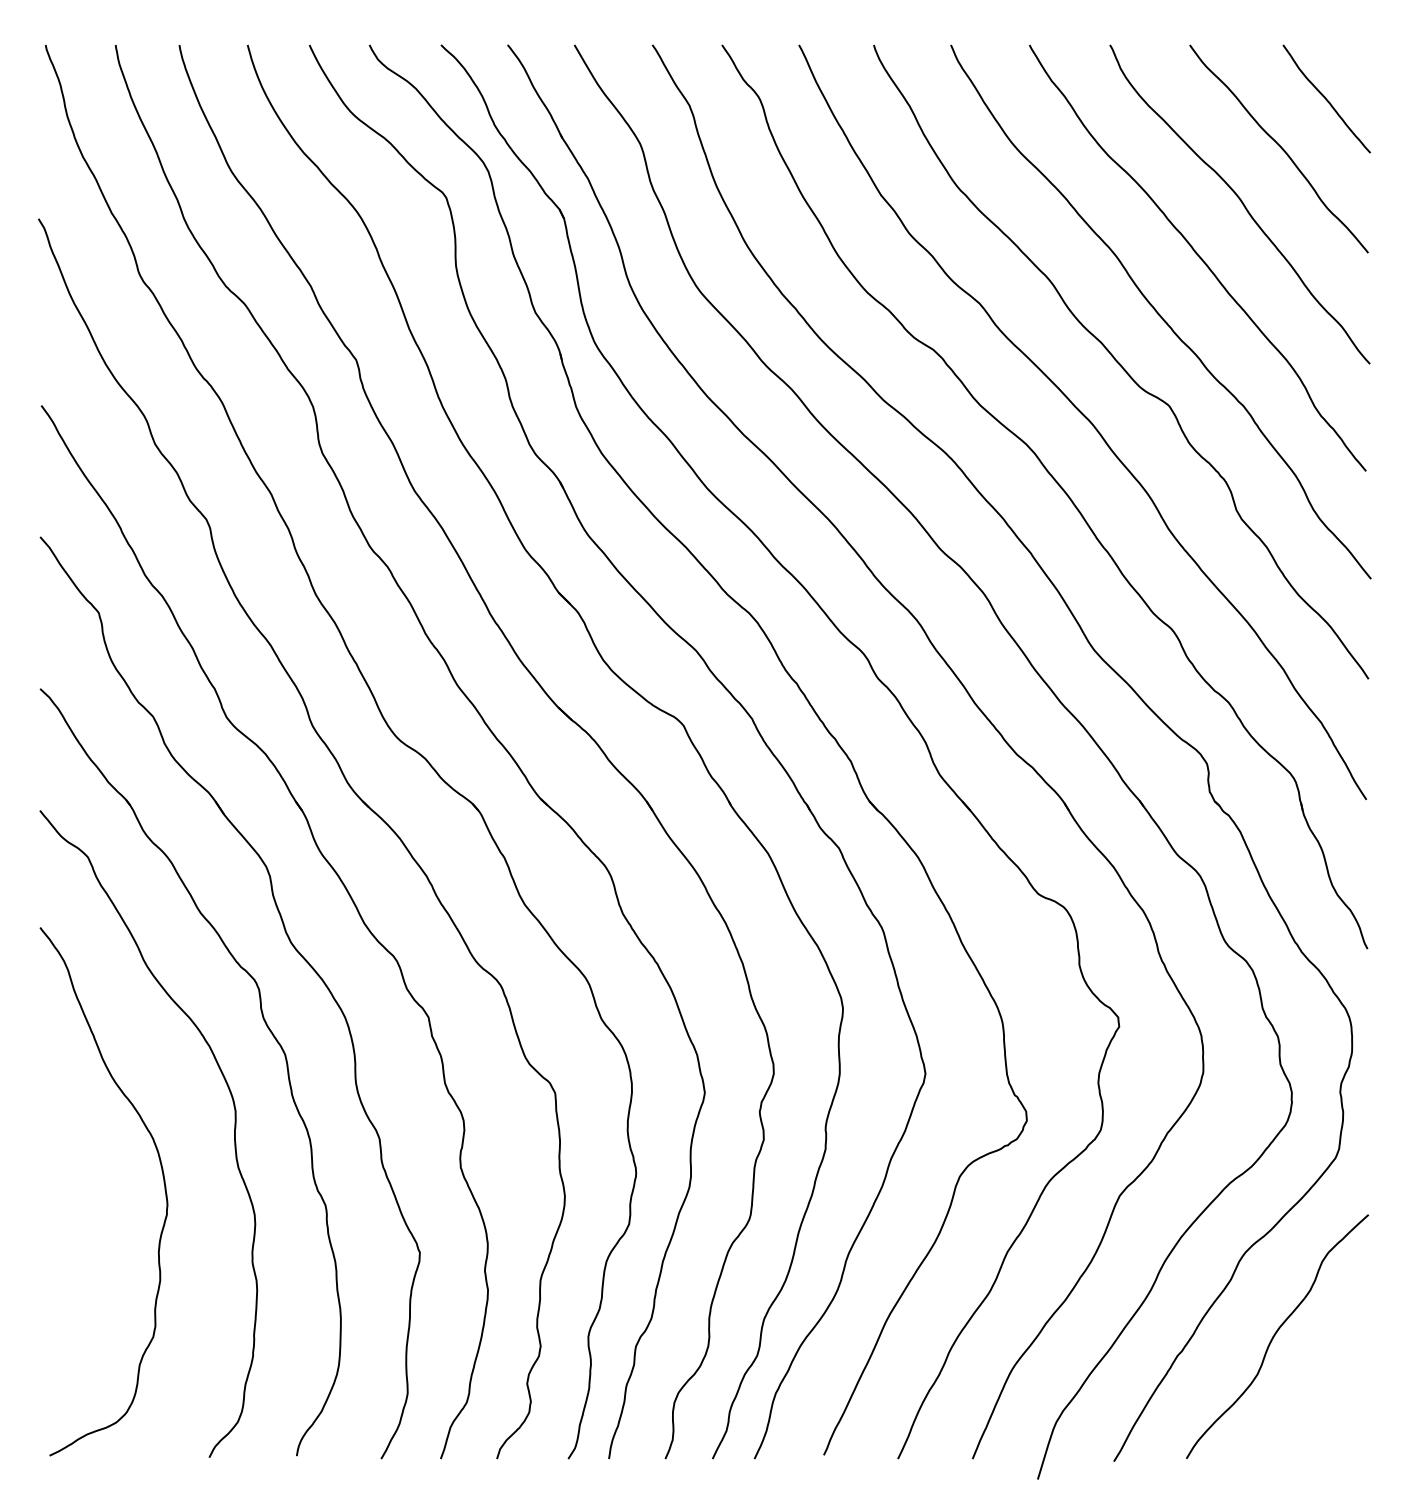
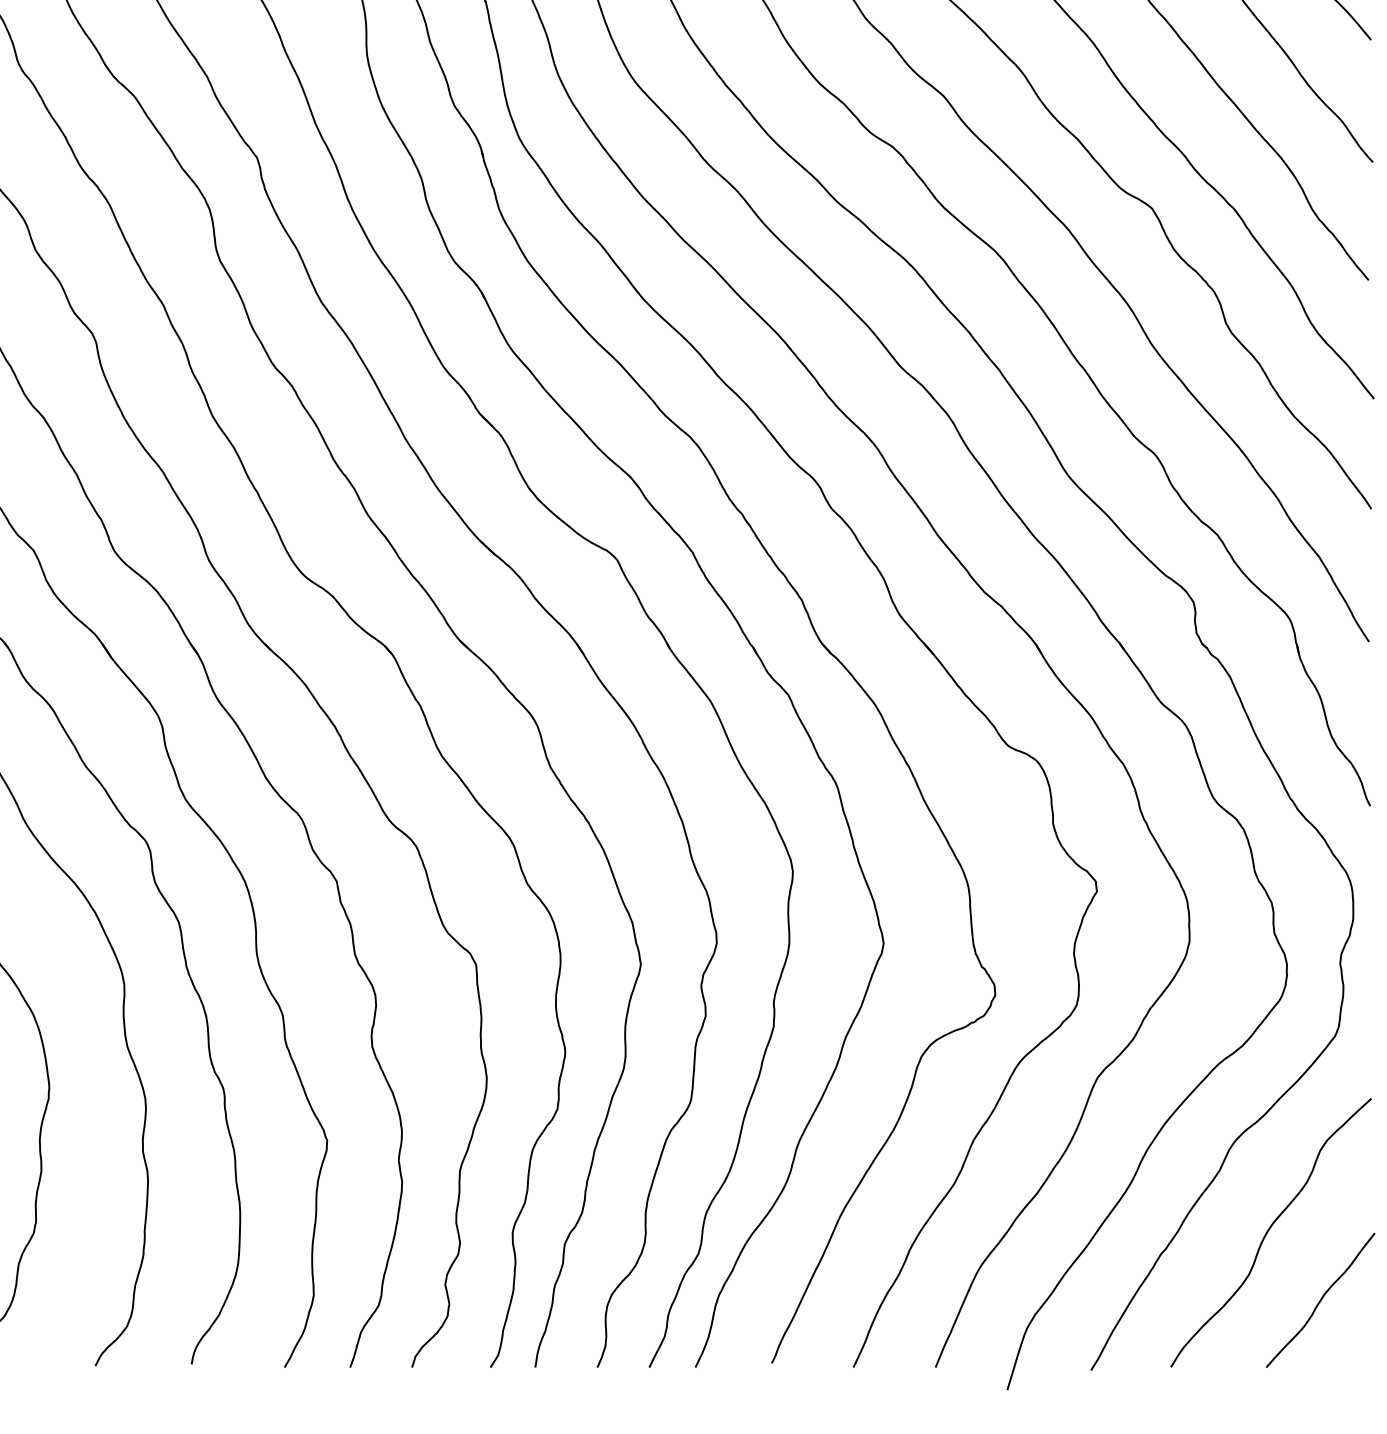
curve: (1322, 1397) -> (1320, 1299), added

